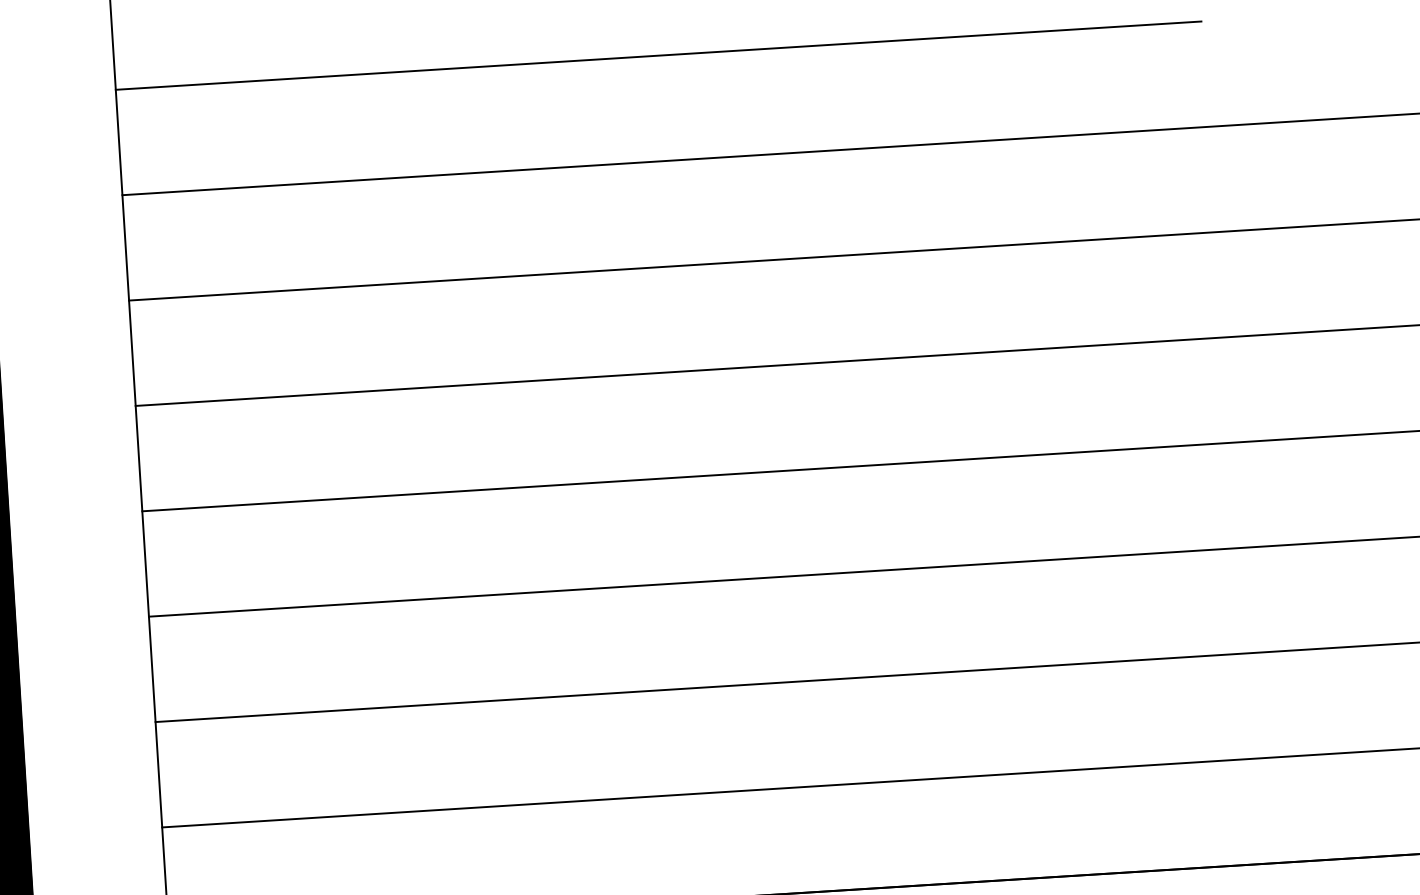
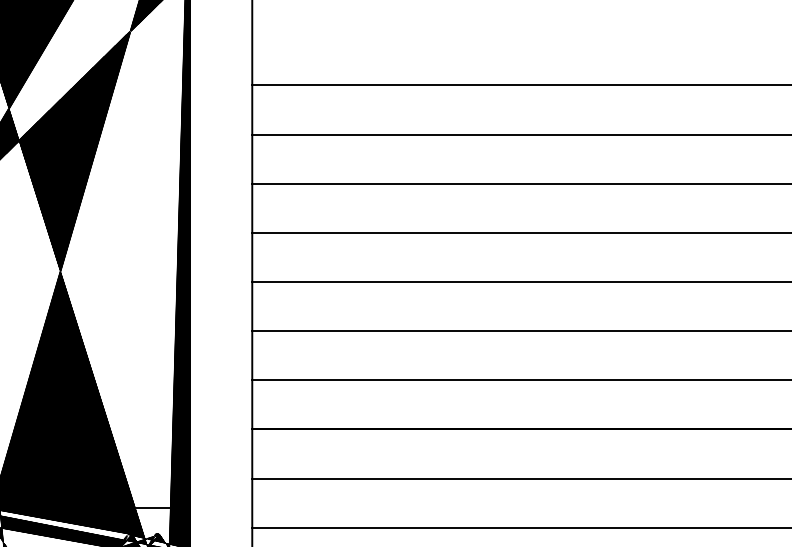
line: (658, 55) -> (505, 36), removed

